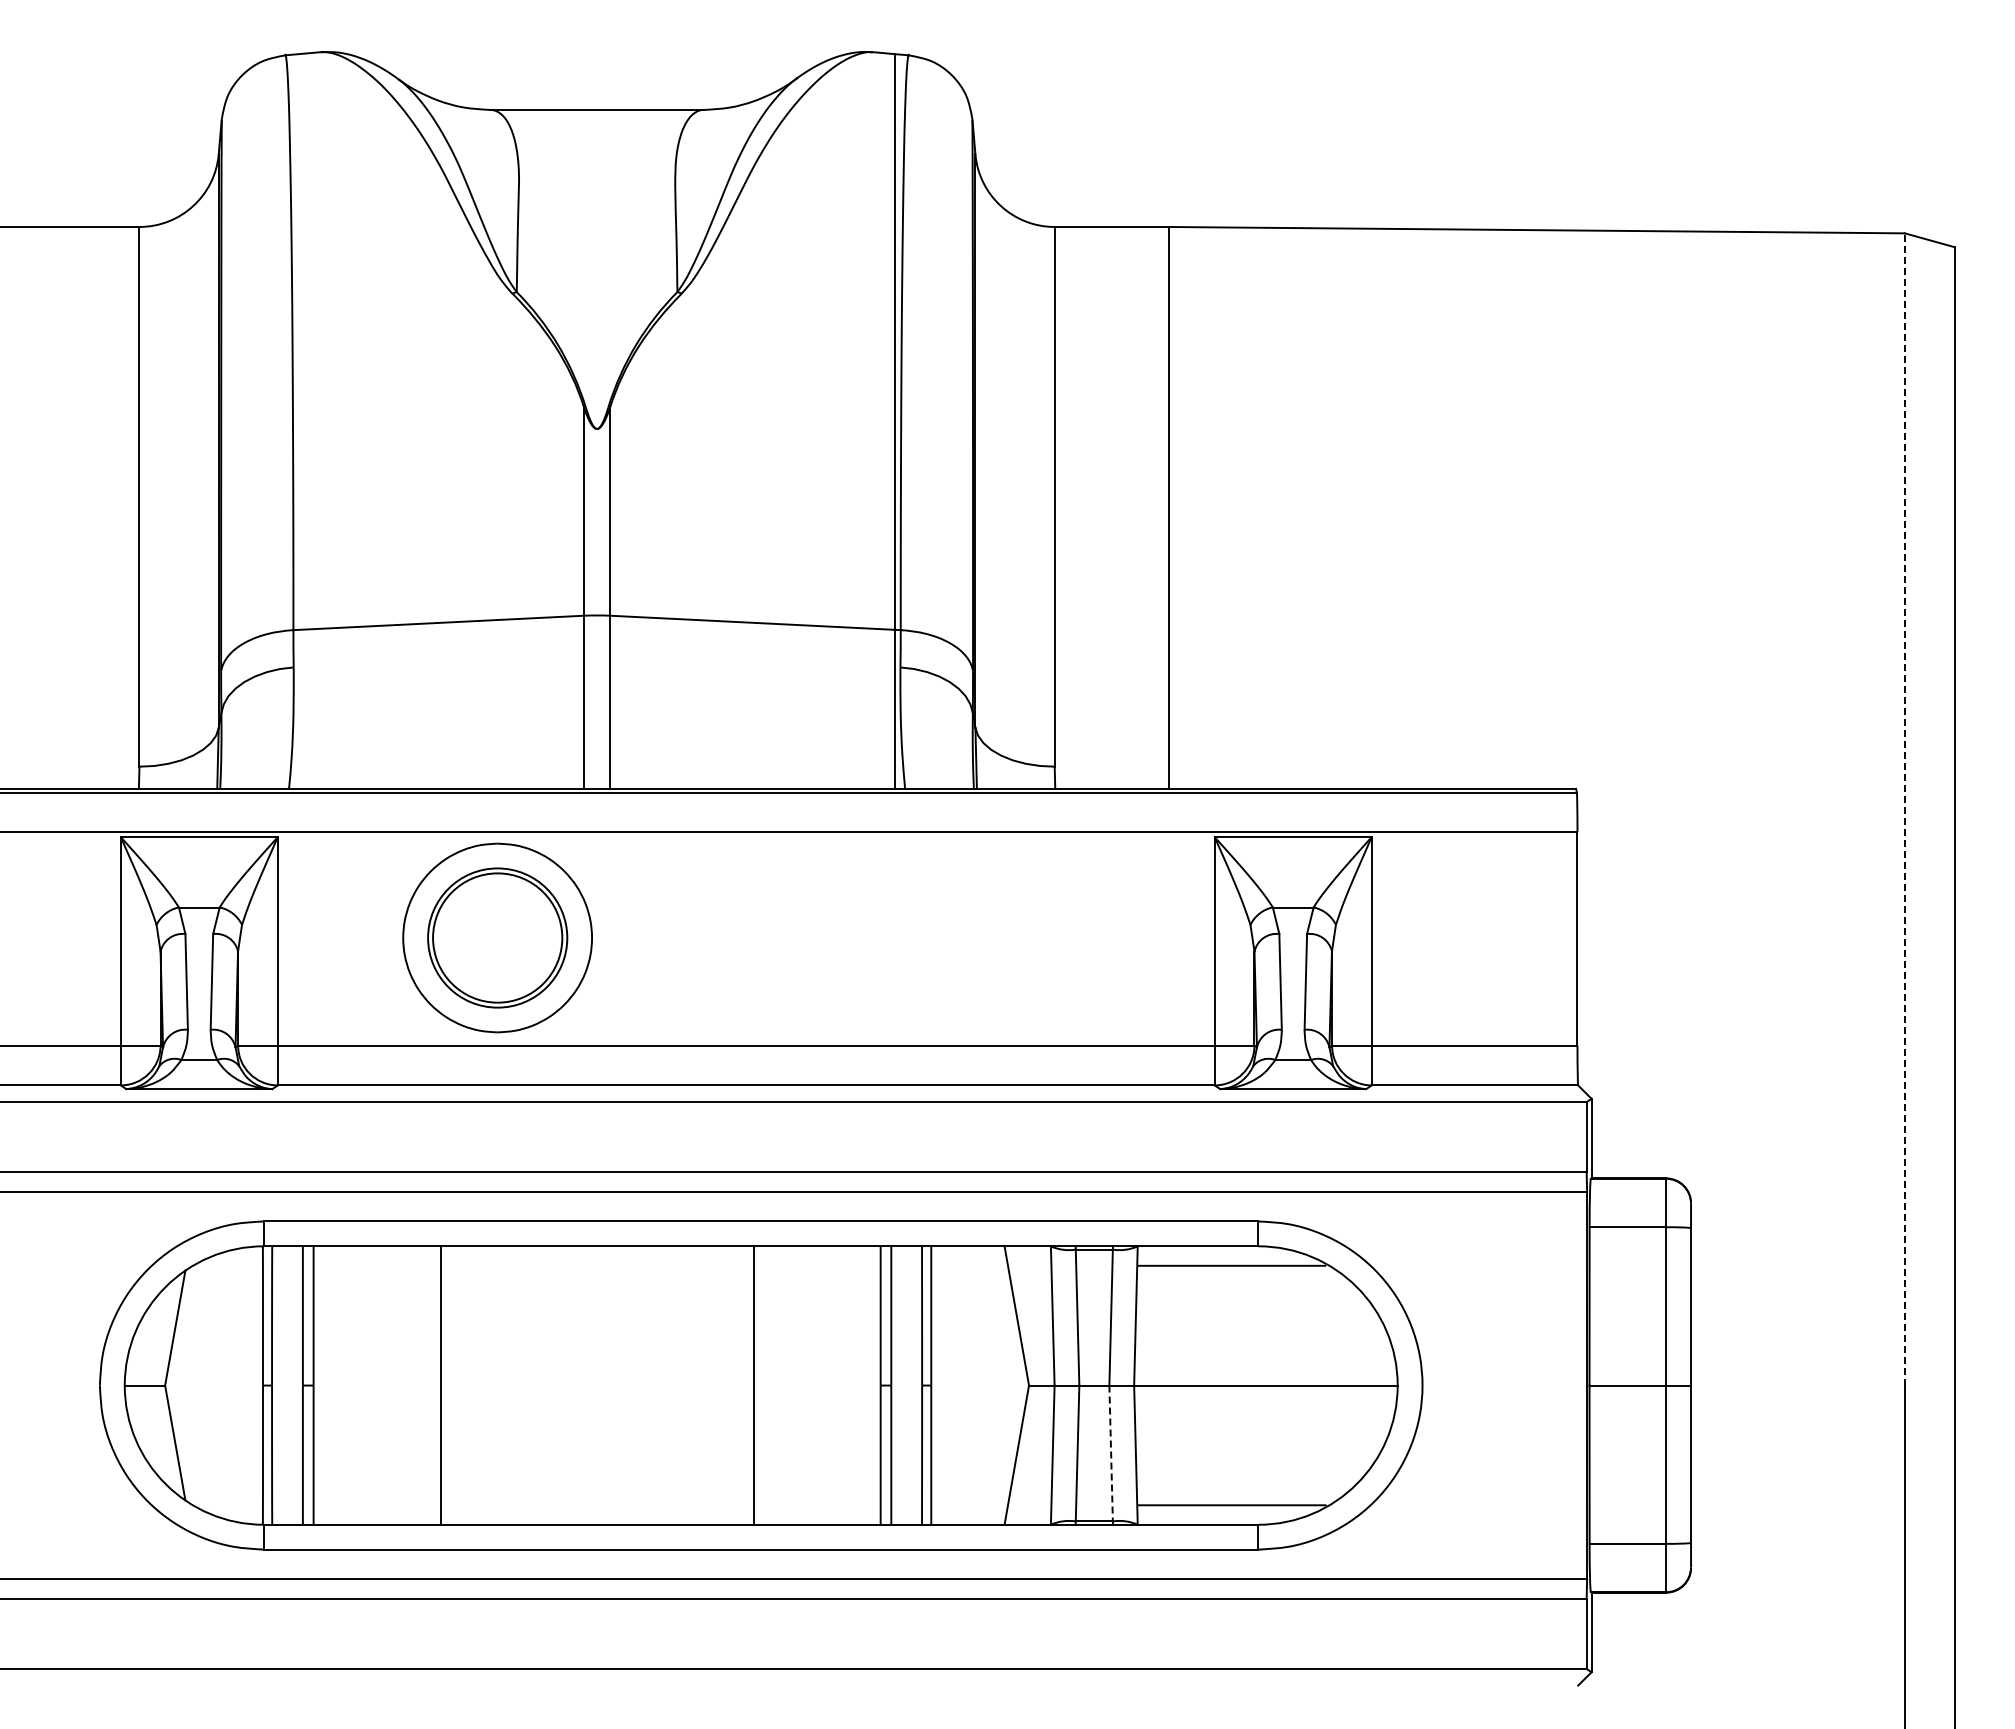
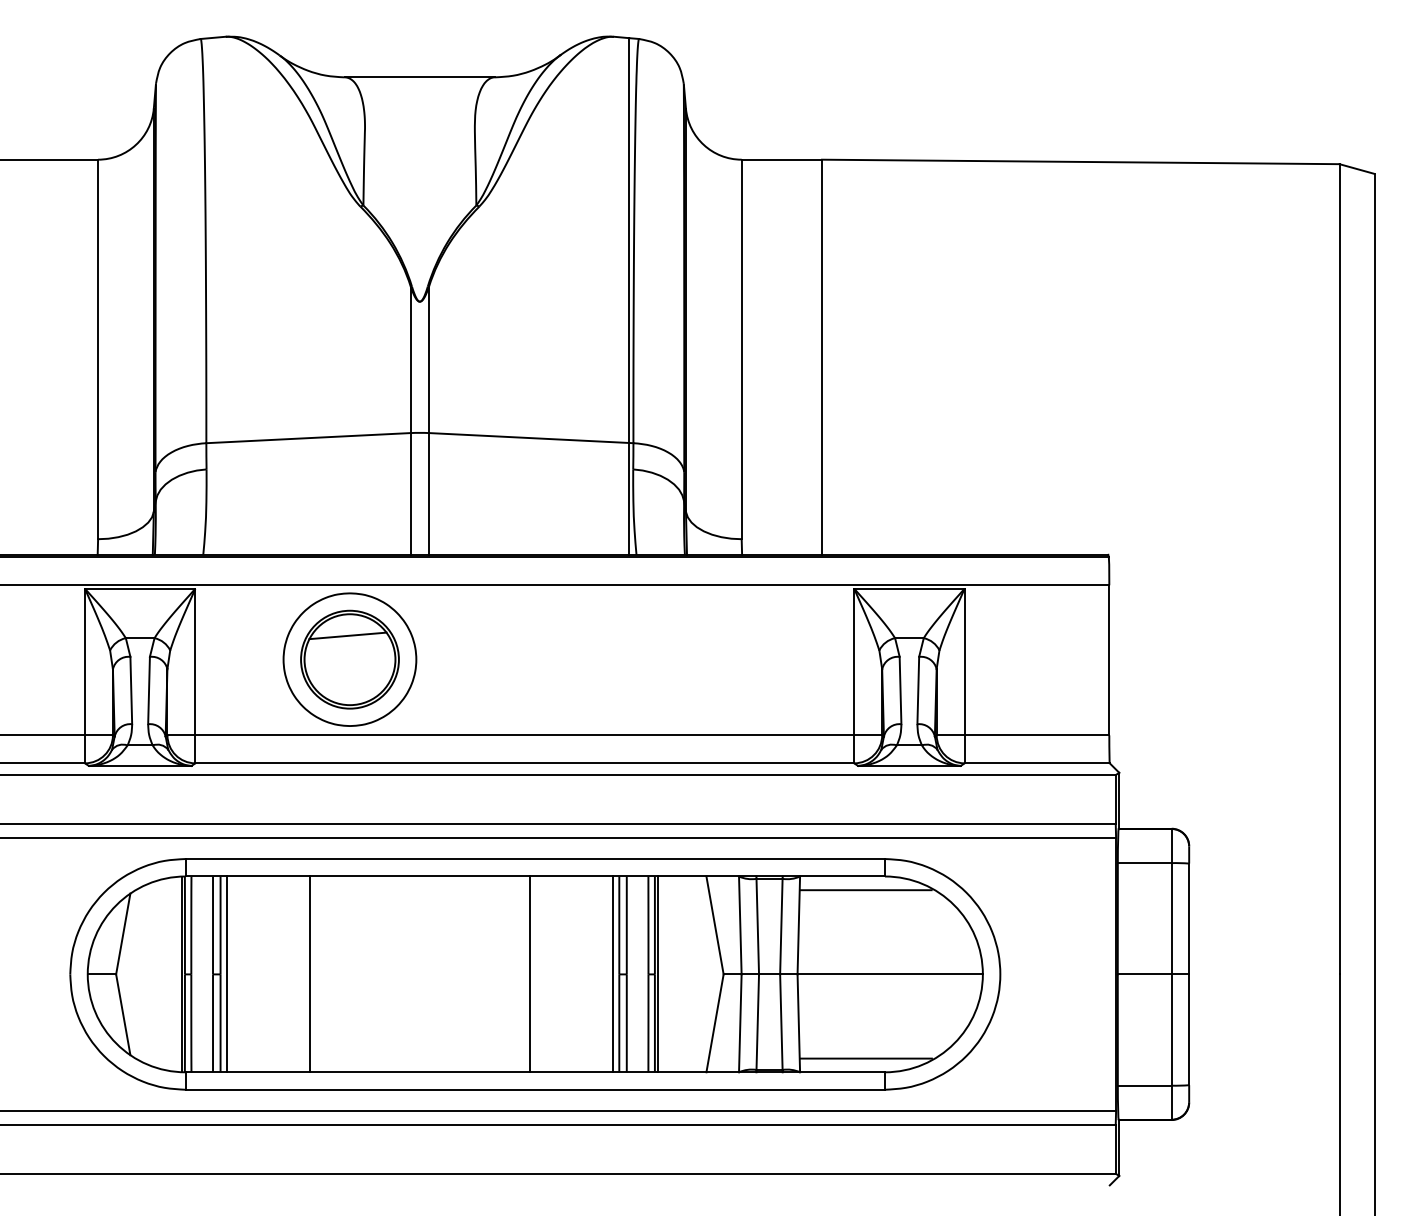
line: (1904, 808) -> (1339, 568), dashed -> solid
line: (494, 903) -> (347, 635), added
line: (258, 1385) -> (181, 974), added
line: (322, 1385) -> (226, 974), added
line: (871, 1385) -> (612, 974), added
line: (935, 1385) -> (657, 974), added
line: (1111, 1453) -> (781, 1022), dashed -> solid

